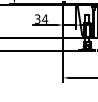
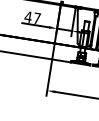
text: (41, 18) -> (32, 16), 34 -> 47

